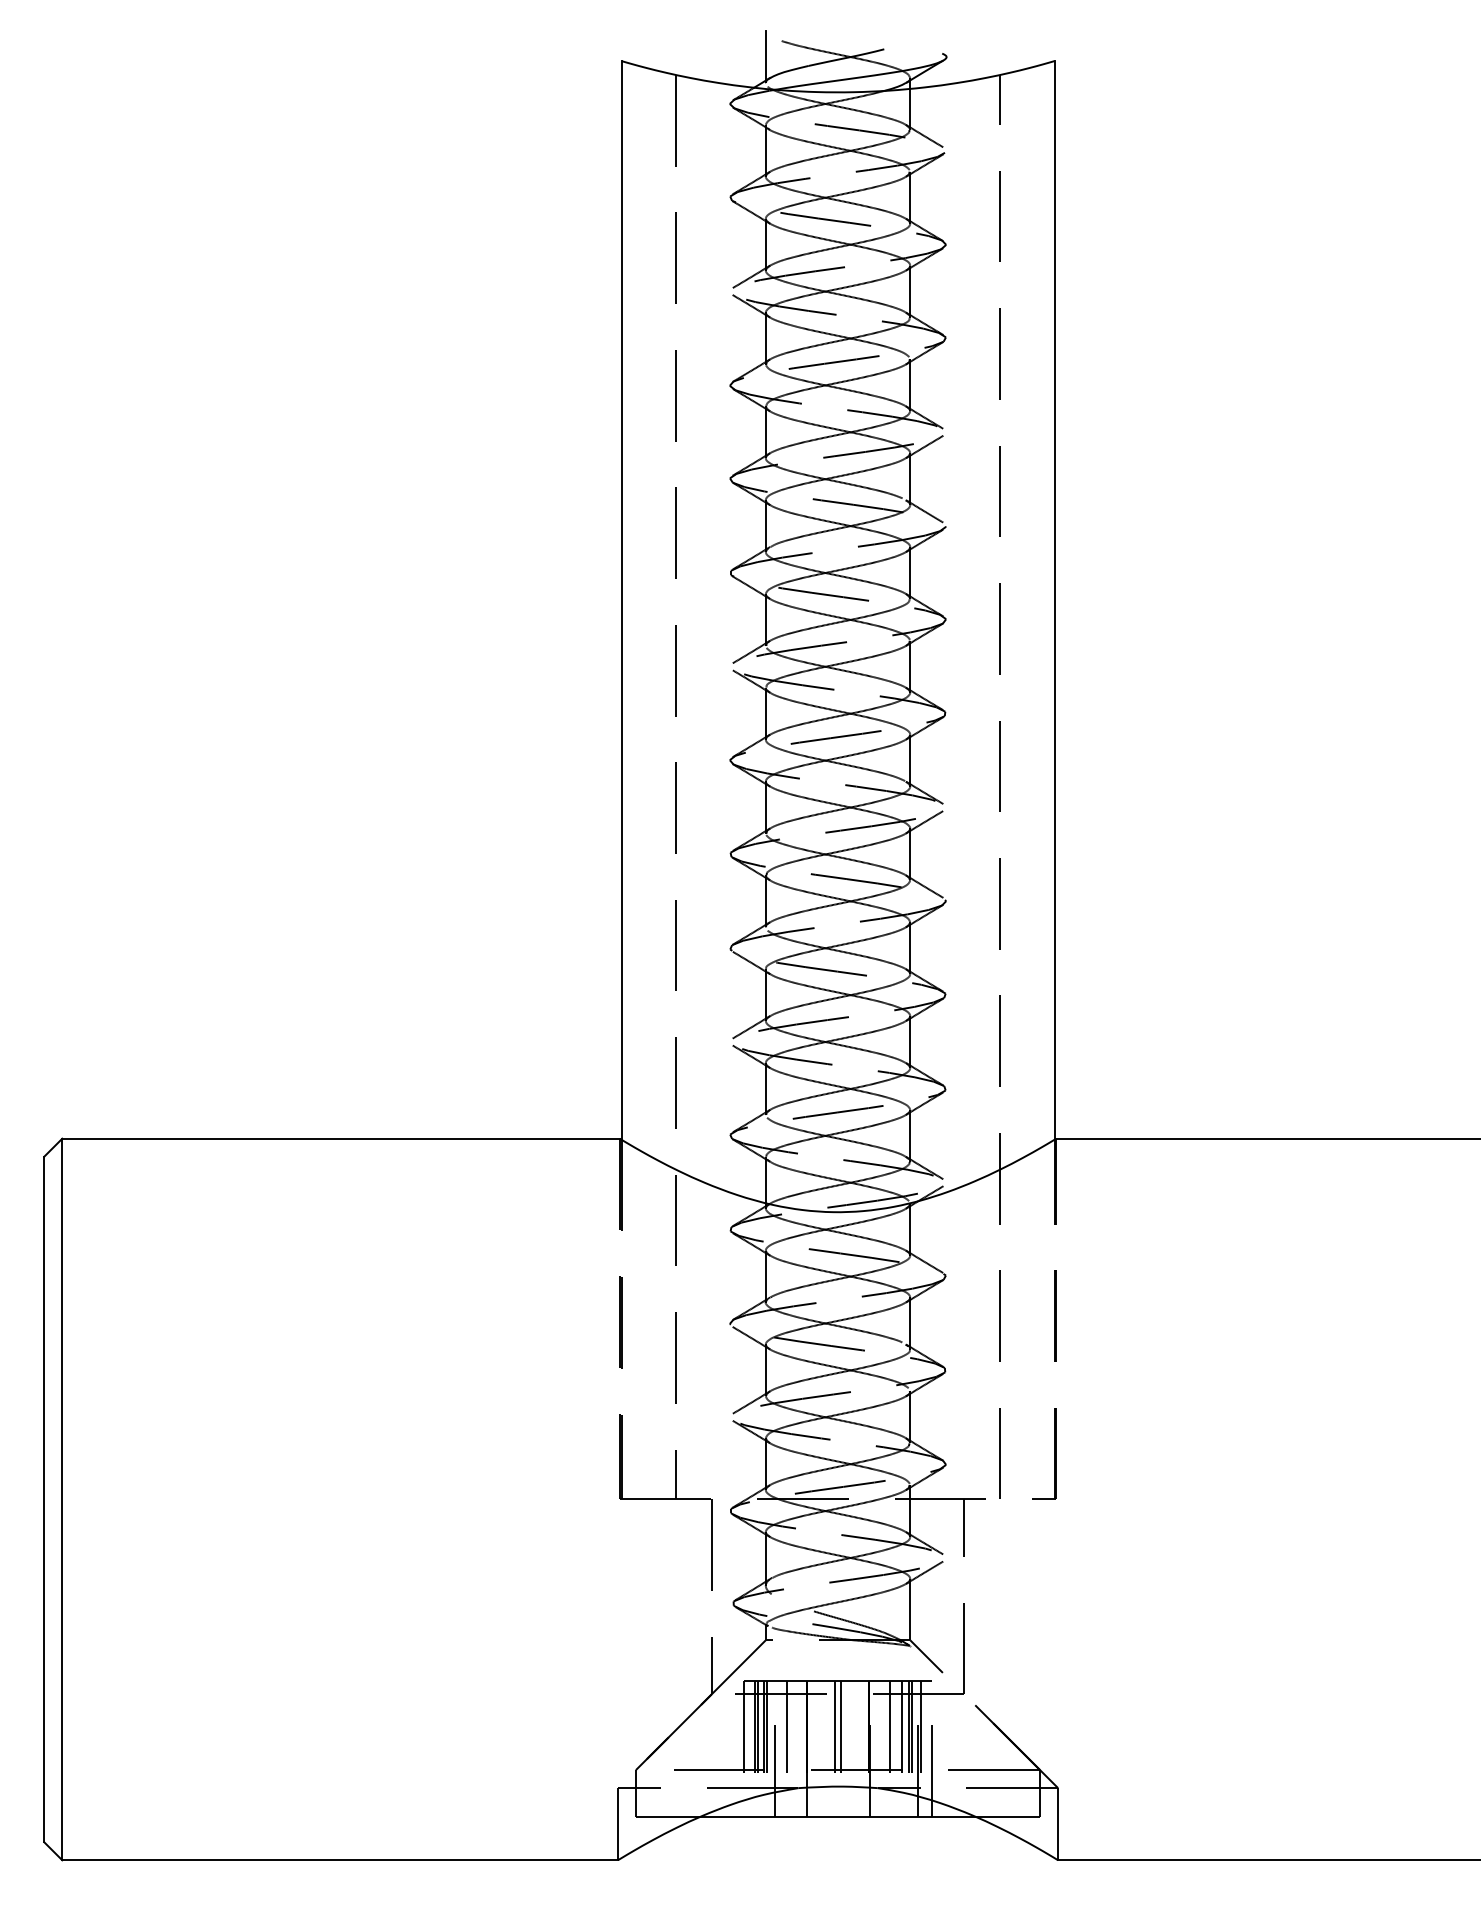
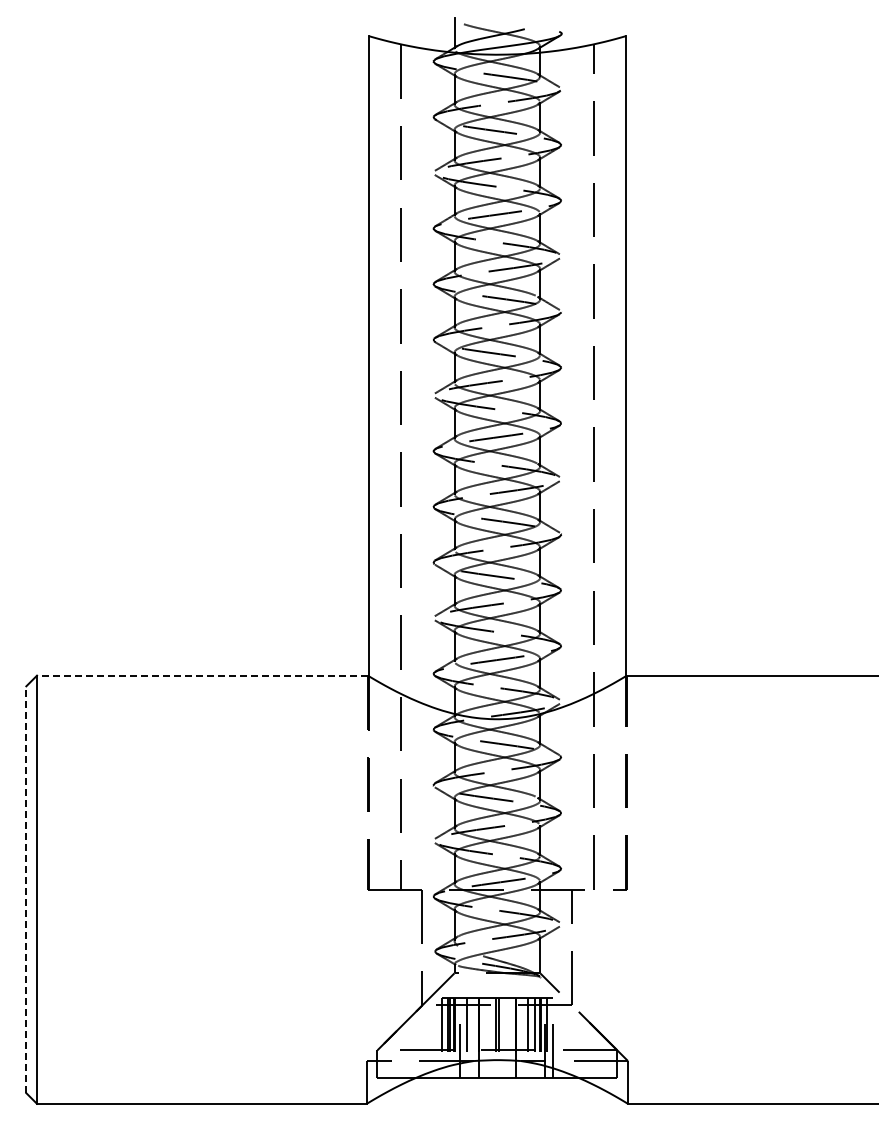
line: (339, 1138) -> (201, 675), solid -> dashed
line: (44, 1499) -> (26, 889), solid -> dashed

